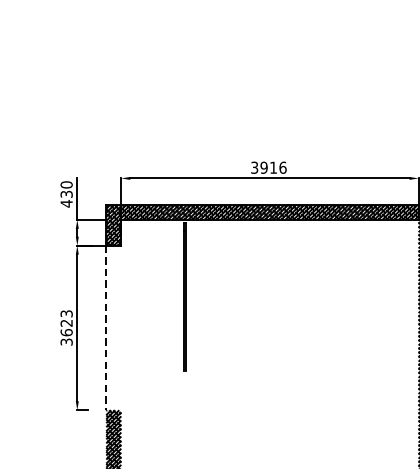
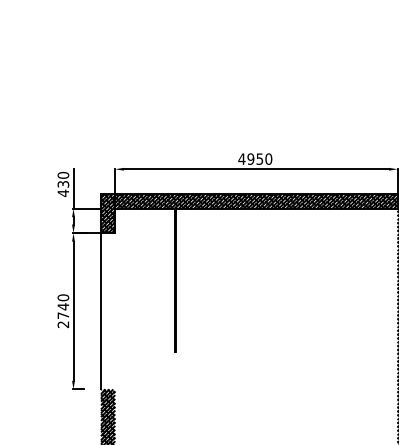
text: (268, 167) -> (255, 158), 3916 -> 4950
text: (66, 327) -> (63, 310), 3623 -> 2740
line: (106, 328) -> (101, 311), dashed -> solid

